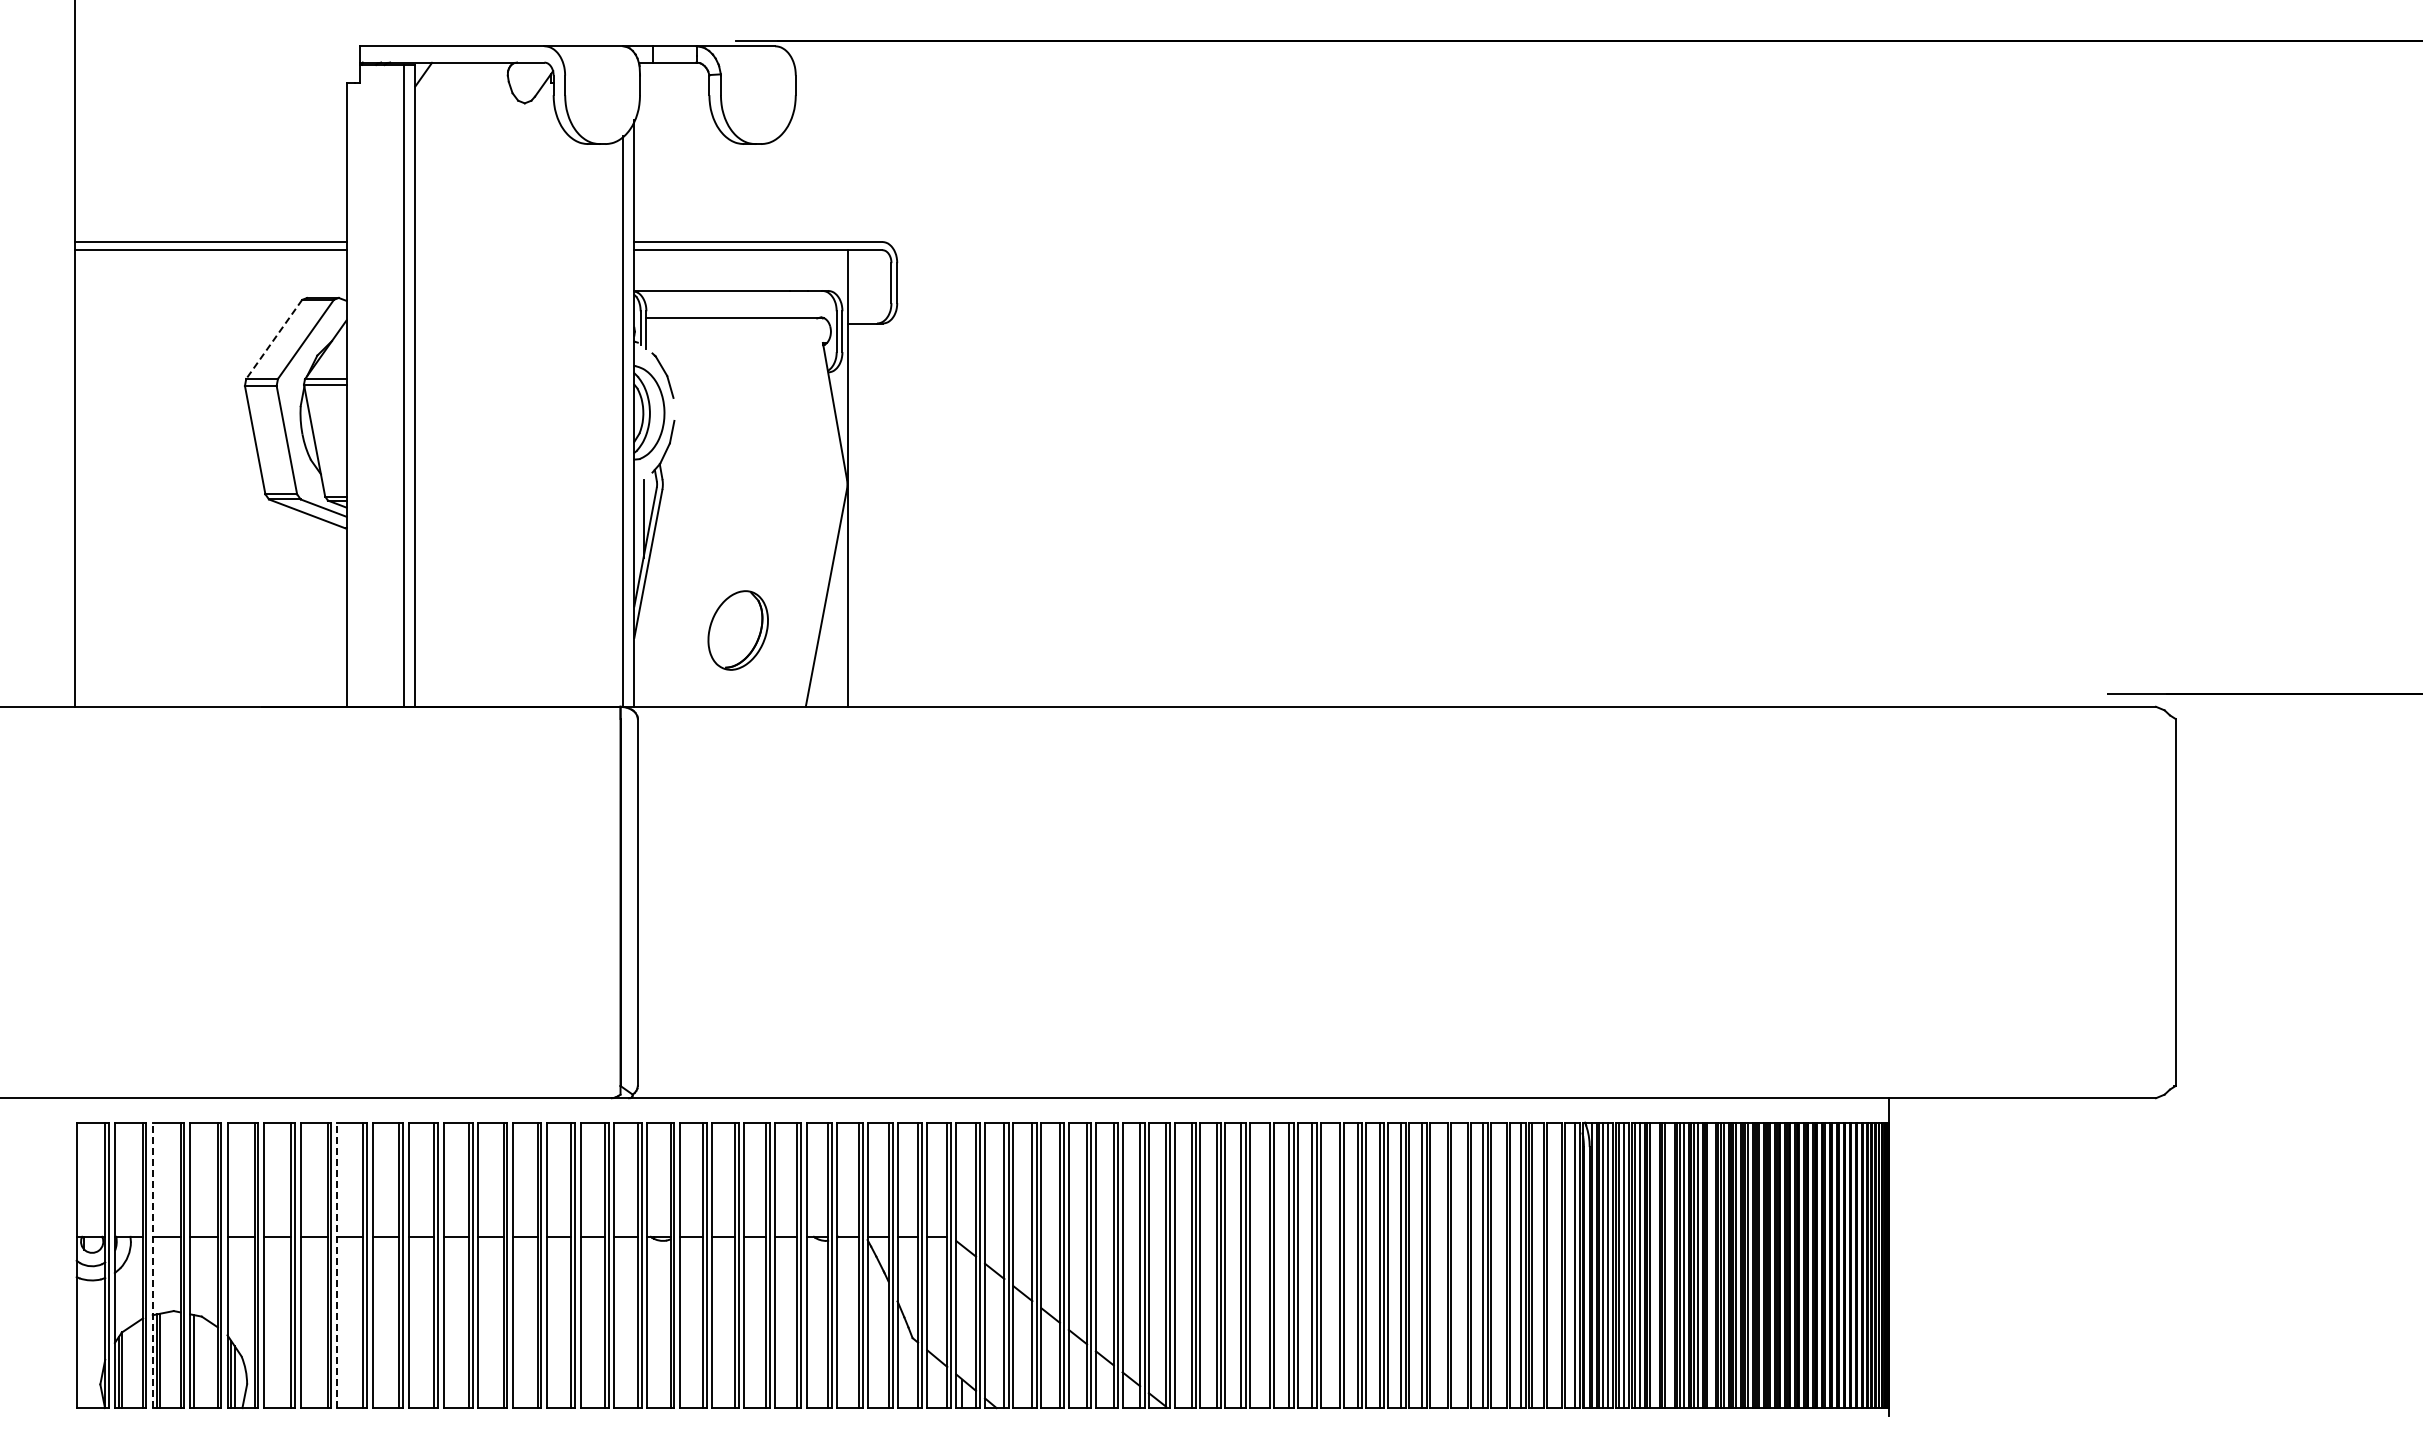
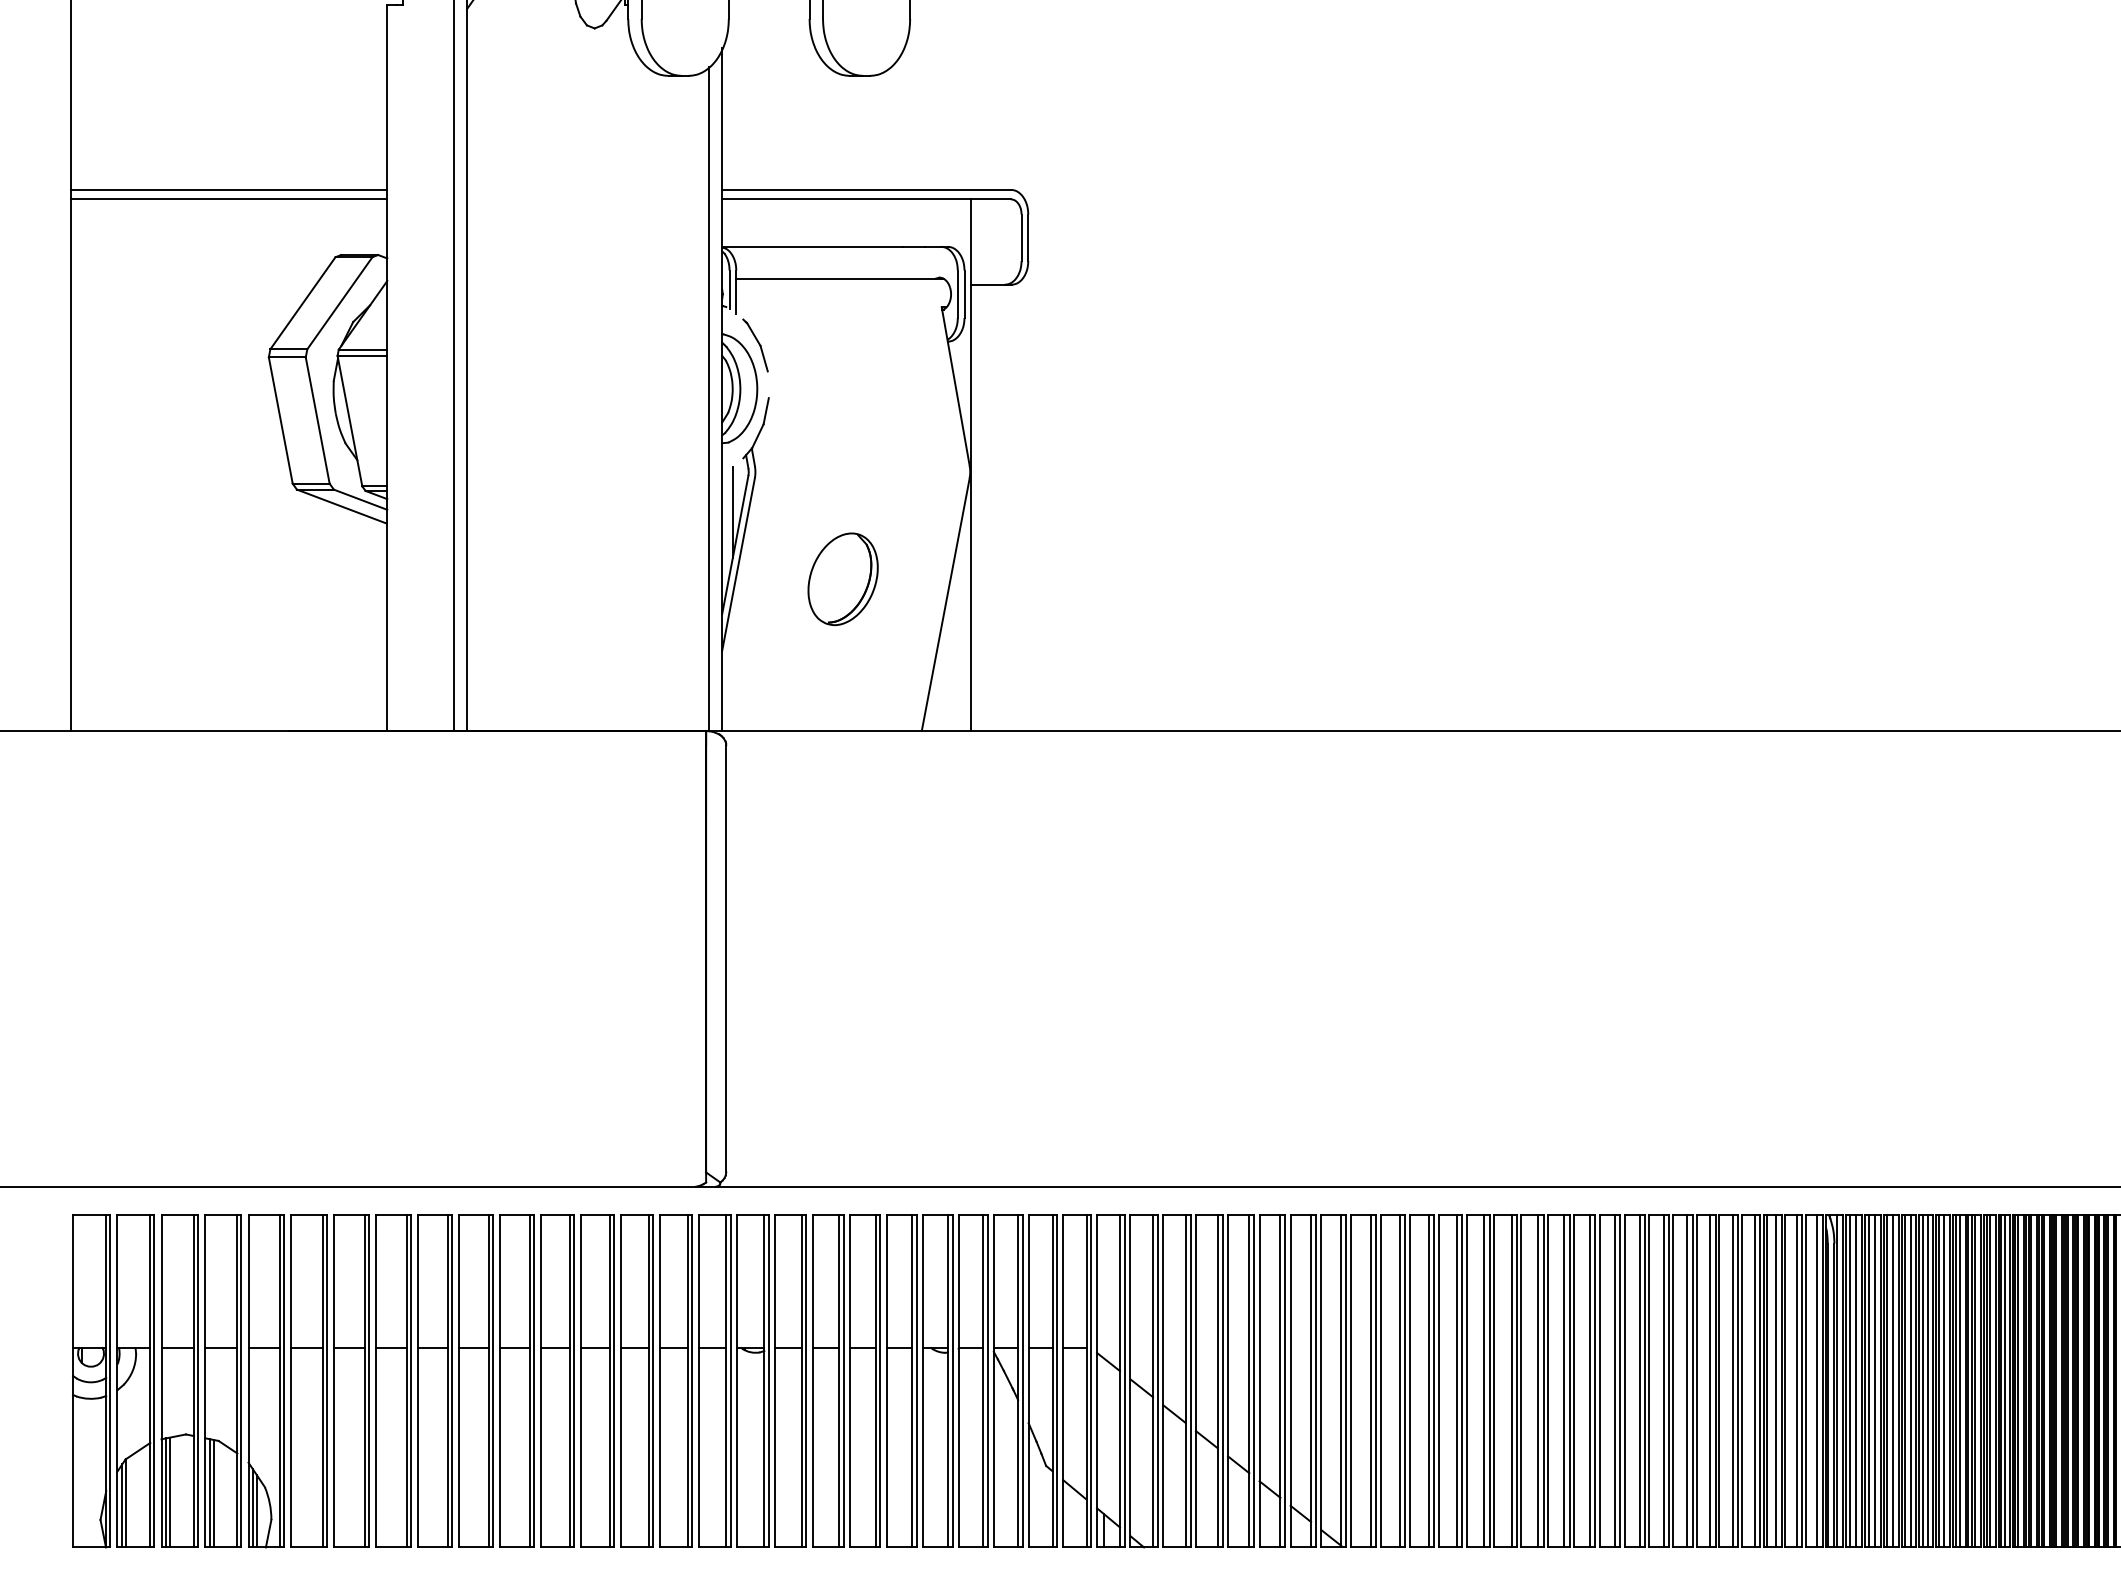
line: (273, 339) -> (302, 303), dashed -> solid
part: (737, 630) -> (842, 579), moved
line: (152, 1265) -> (161, 1381), dashed -> solid
line: (337, 1265) -> (376, 1381), dashed -> solid
line: (1265, 1265) -> (1456, 1381), added
line: (1335, 1265) -> (1538, 1381), added
line: (1443, 1265) -> (1664, 1381), added
line: (1463, 1265) -> (1687, 1381), added
line: (1502, 1265) -> (1732, 1381), added
line: (1539, 1265) -> (1775, 1381), added
line: (1557, 1265) -> (1796, 1381), added
line: (1655, 1265) -> (1911, 1381), added
line: (1669, 1265) -> (1927, 1381), added
line: (1710, 1265) -> (1975, 1381), added
line: (197, 1361) -> (213, 1493), added

